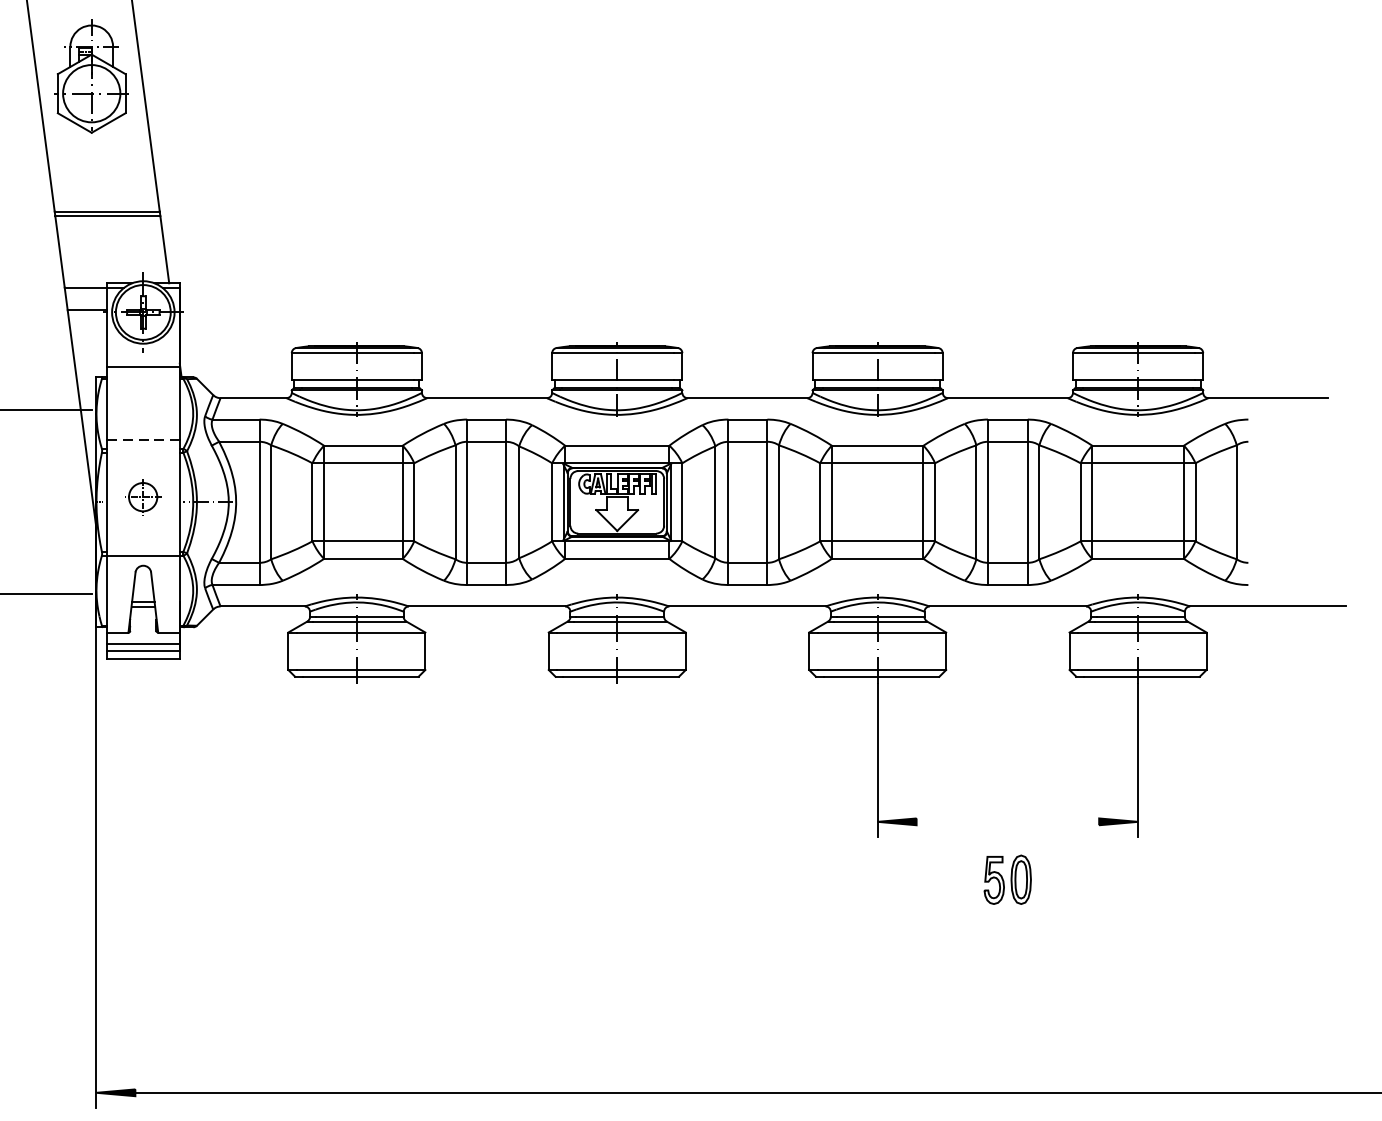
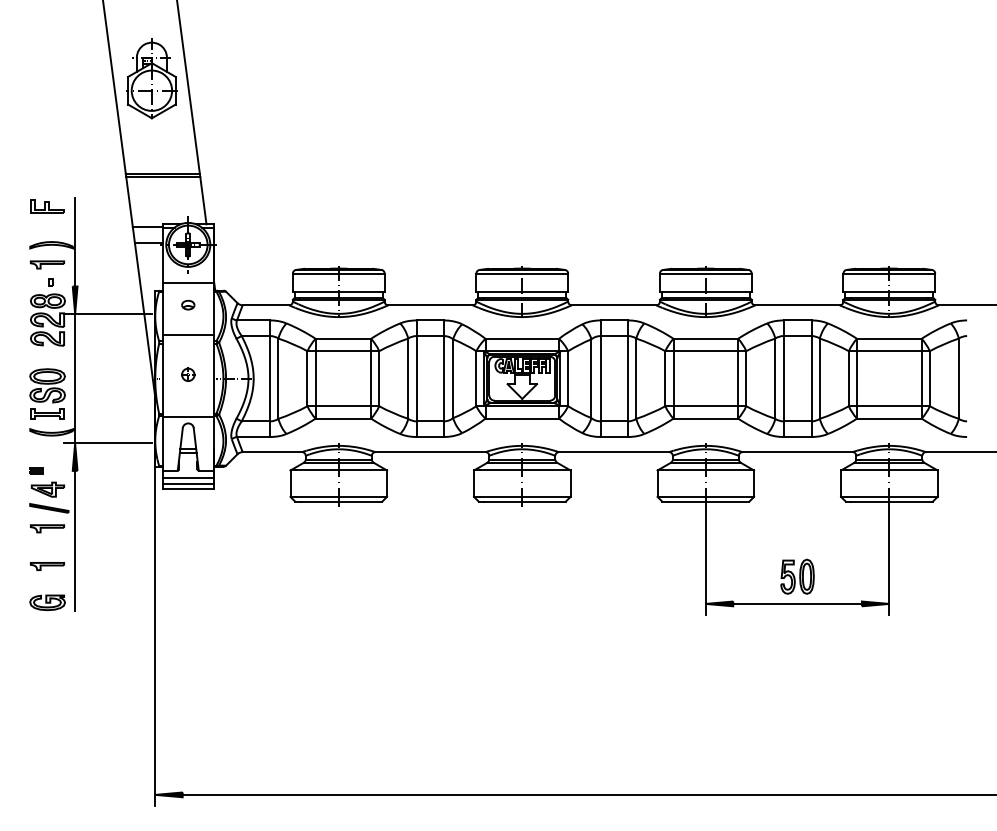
part: (143, 398) -> (188, 305), added
line: (143, 439) -> (188, 334), dashed -> solid
part: (143, 496) -> (188, 374), size x0.62
line: (1007, 821) -> (797, 603), added
part: (1007, 879) -> (797, 576), moved

